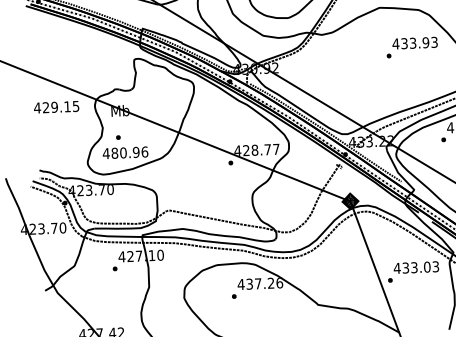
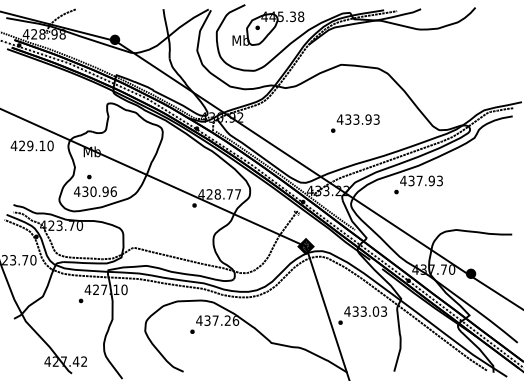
text: (412, 47) -> (355, 123), moved
text: (75, 105) -> (50, 145), 429.15 -> 429.10
text: (114, 153) -> (85, 191), 480.96 -> 430.96

